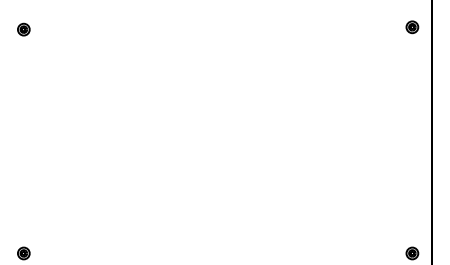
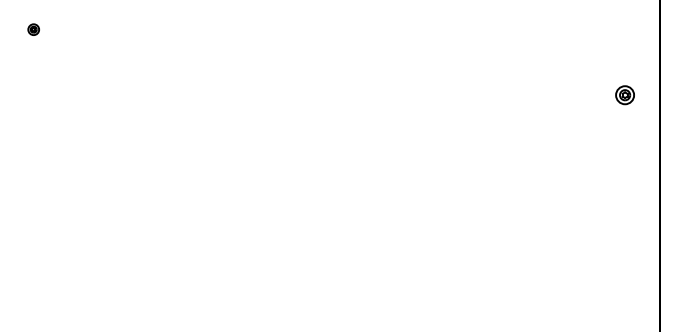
part: (412, 27) -> (625, 95), moved
part: (23, 29) -> (33, 29), size x0.6

